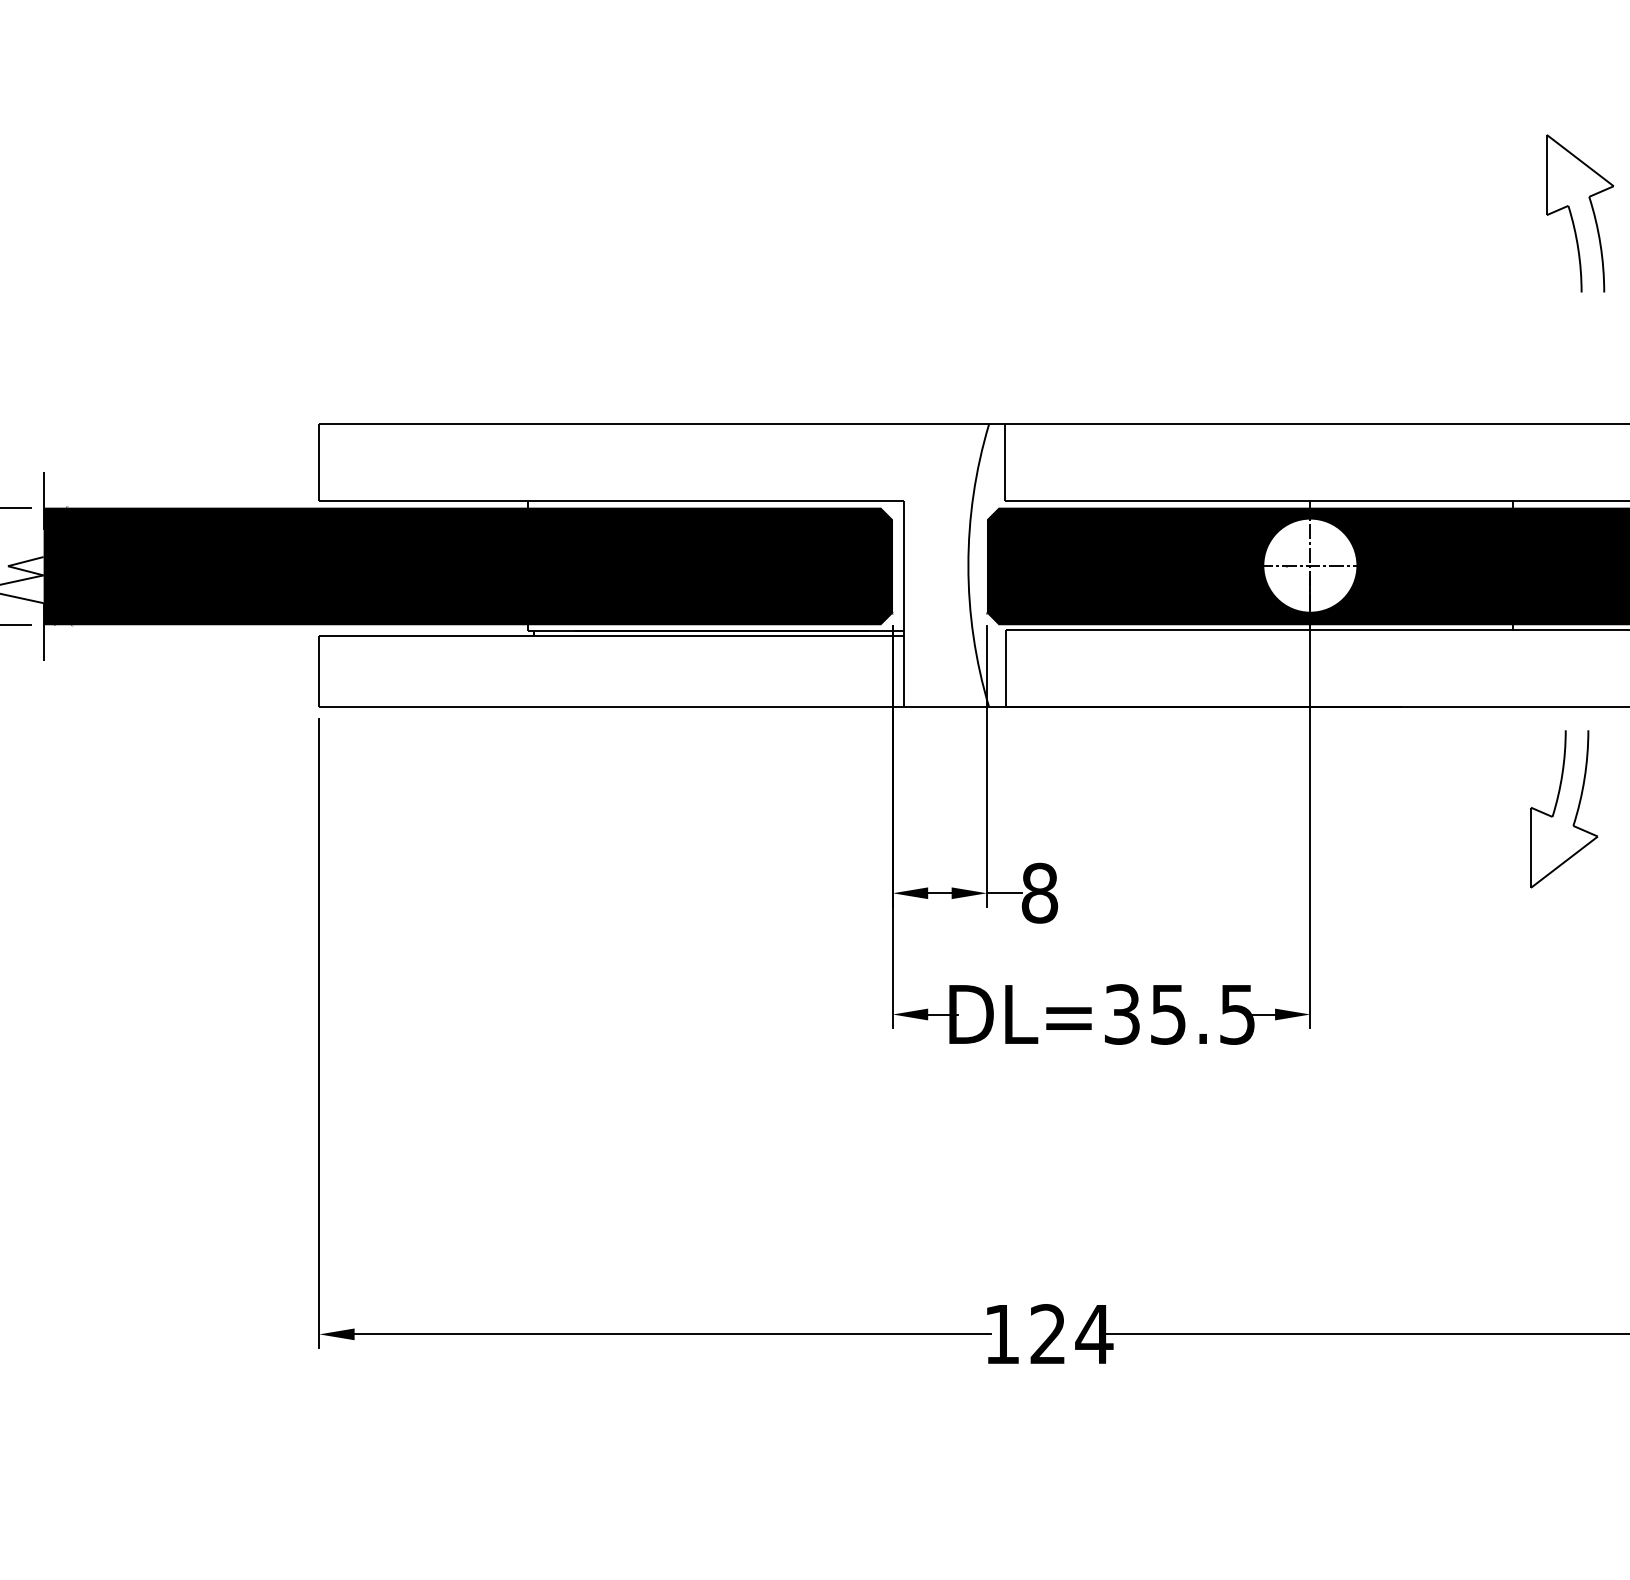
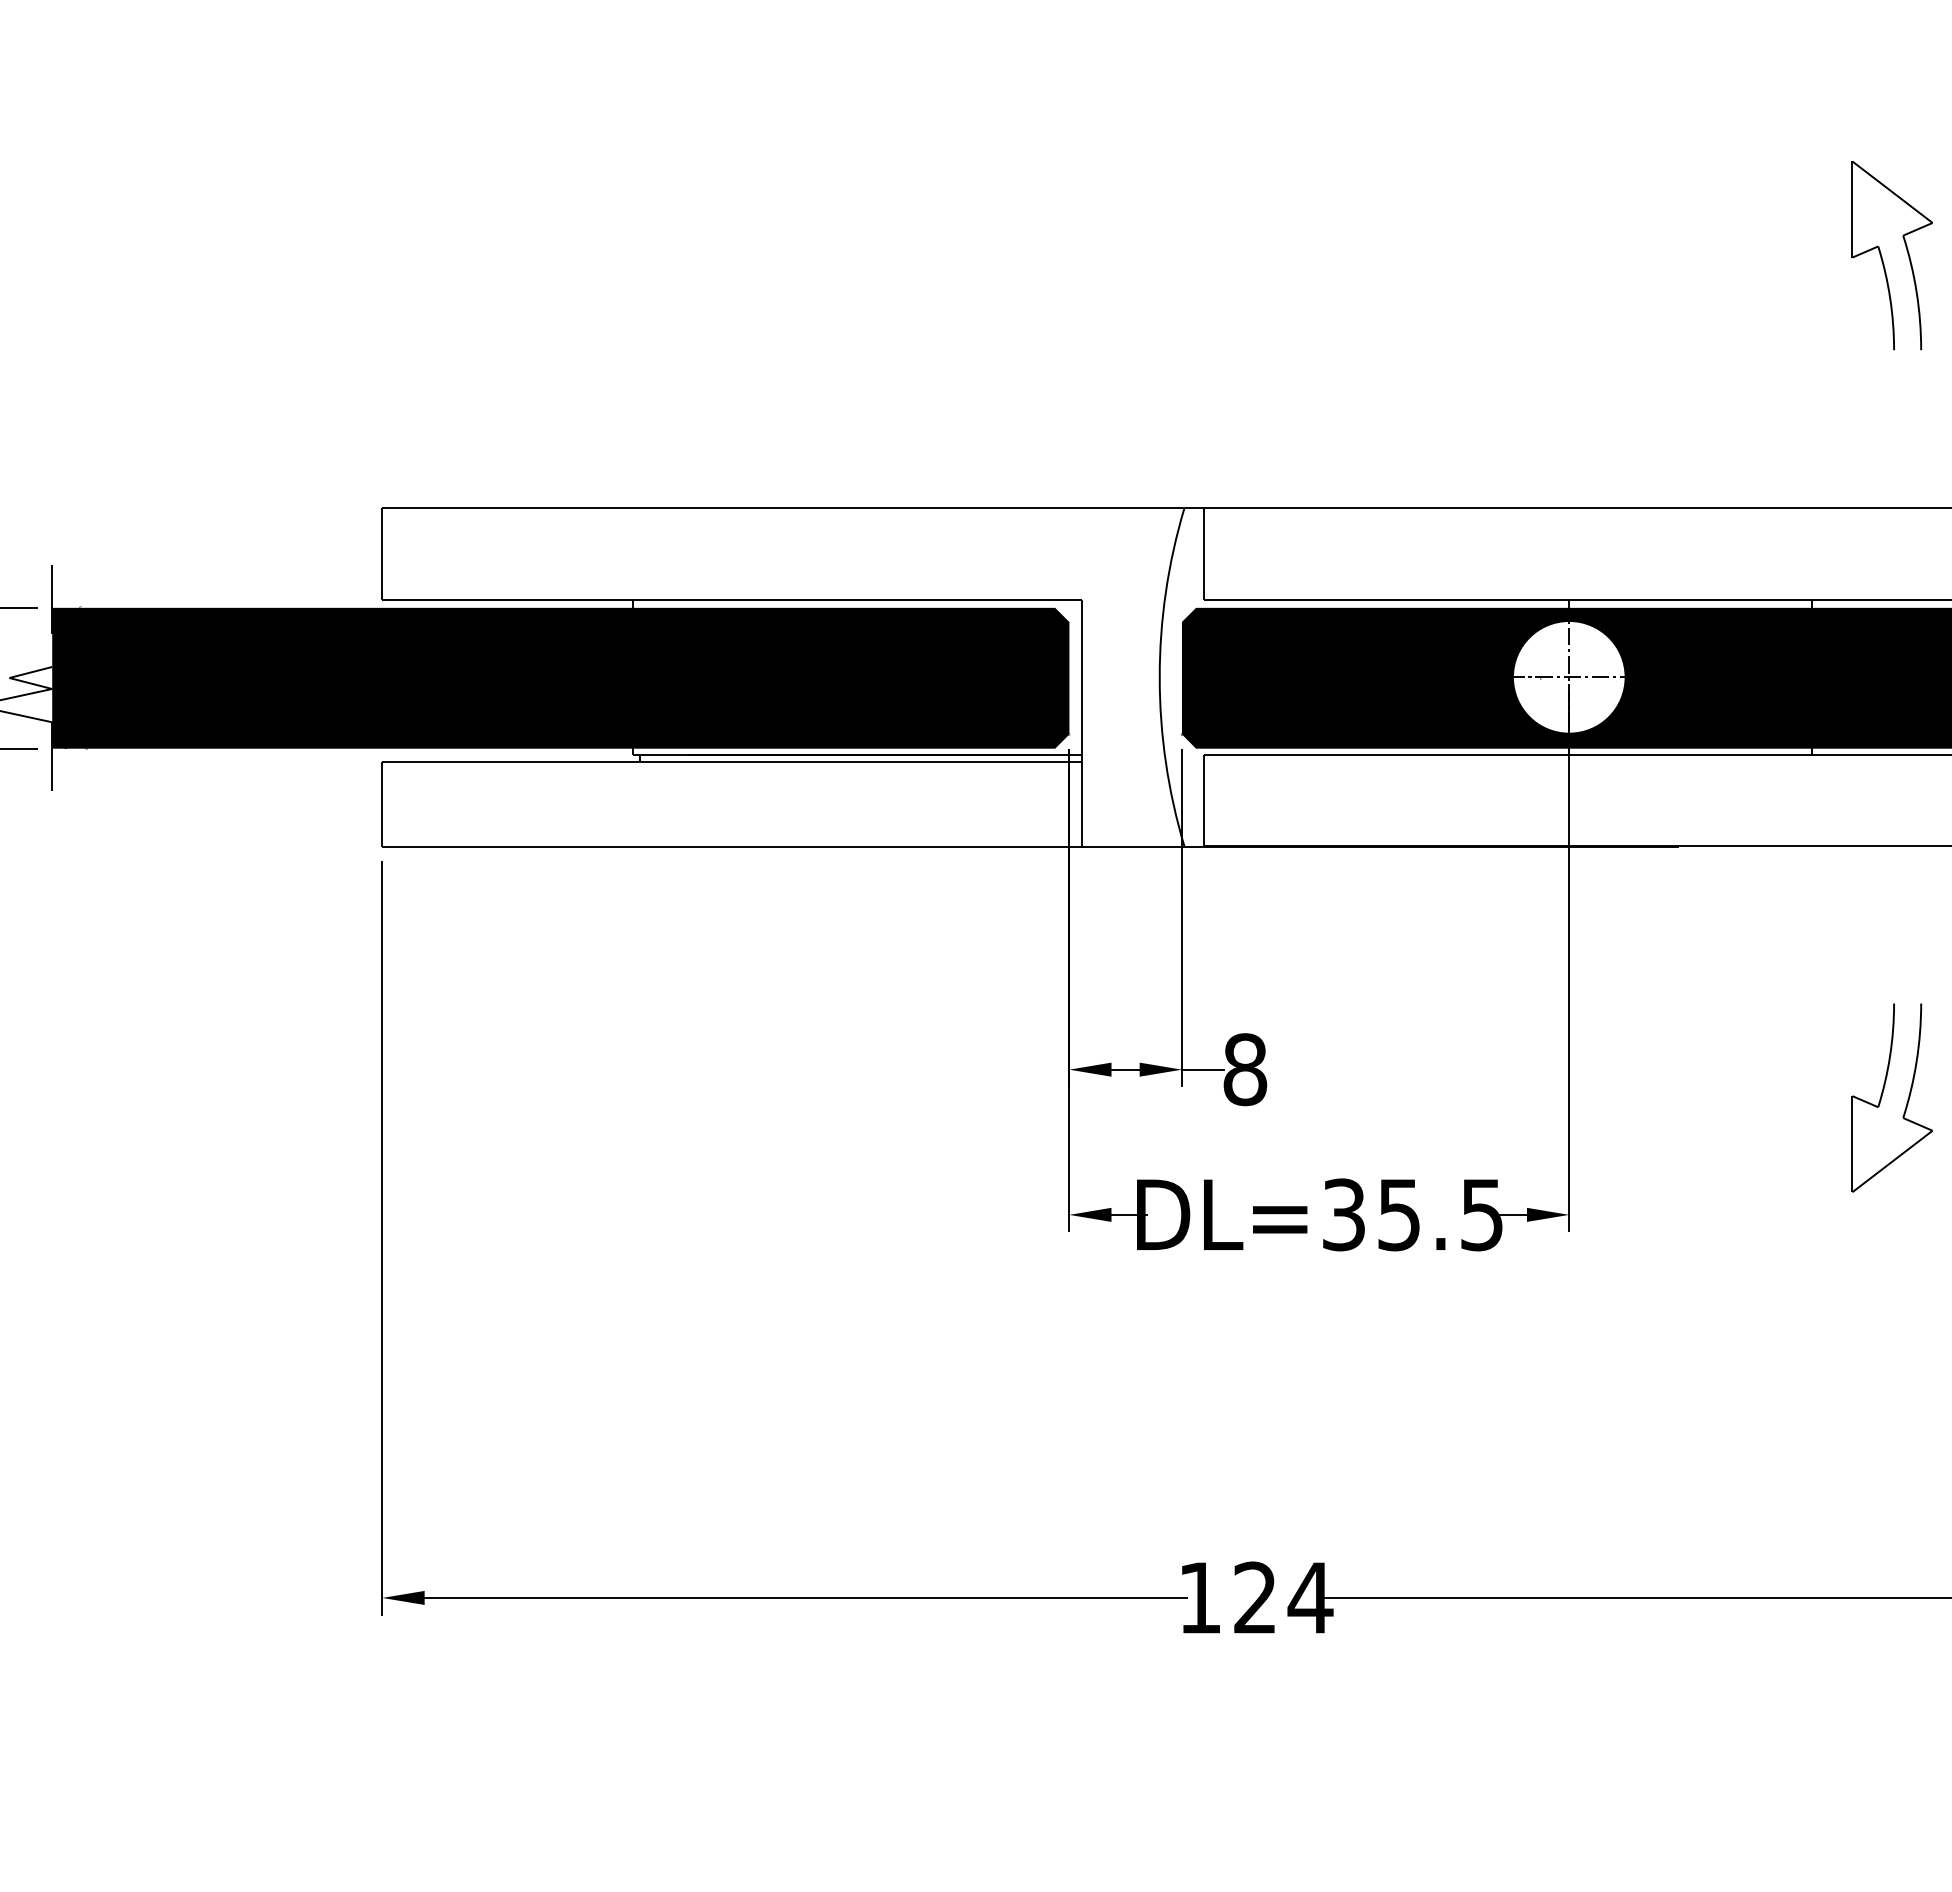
part: (1556, 805) -> (1883, 1093), moved

